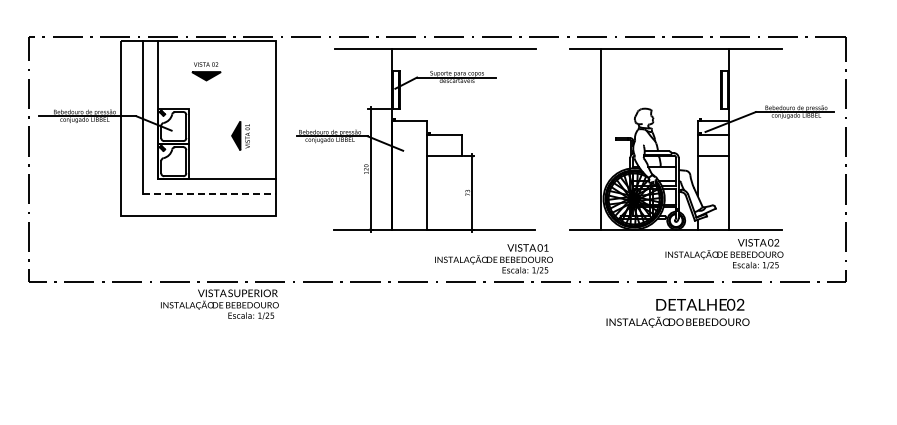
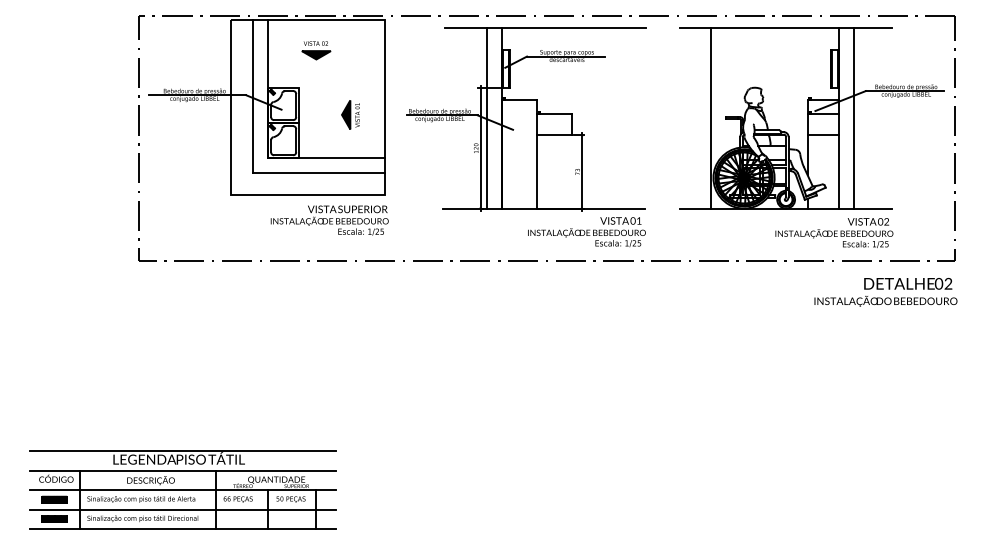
line: (376, 138) -> (486, 117), added
line: (743, 138) -> (853, 117), added
line: (209, 194) -> (319, 173), dashed -> solid
text: (493, 259) -> (586, 232), moved
text: (219, 304) -> (329, 220), moved
text: (677, 313) -> (885, 292), moved

